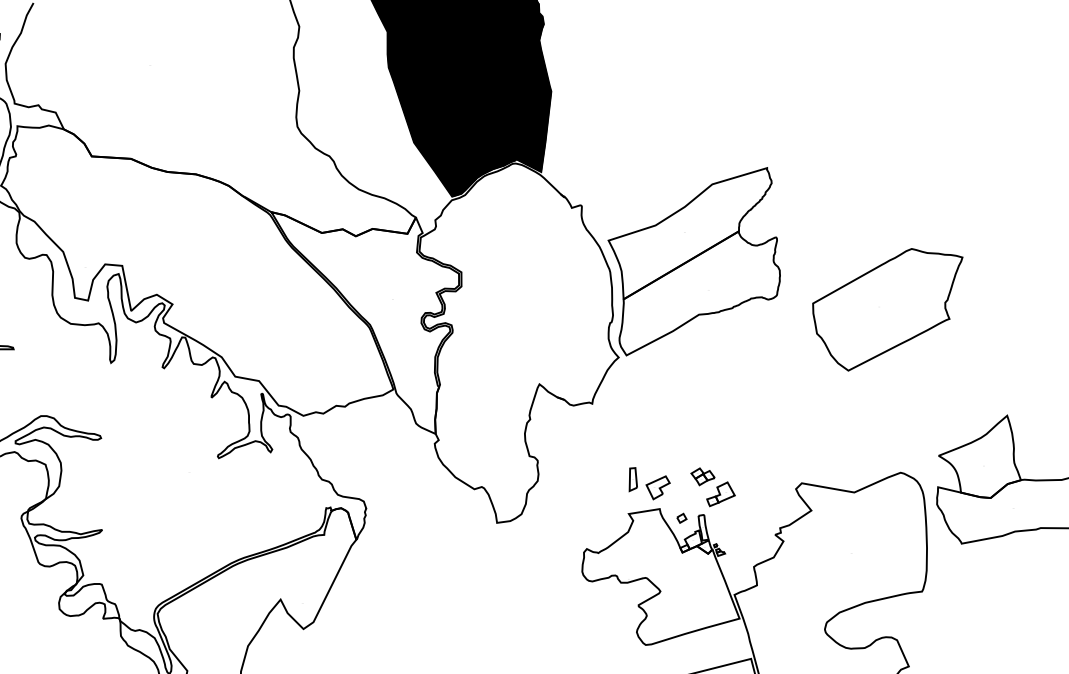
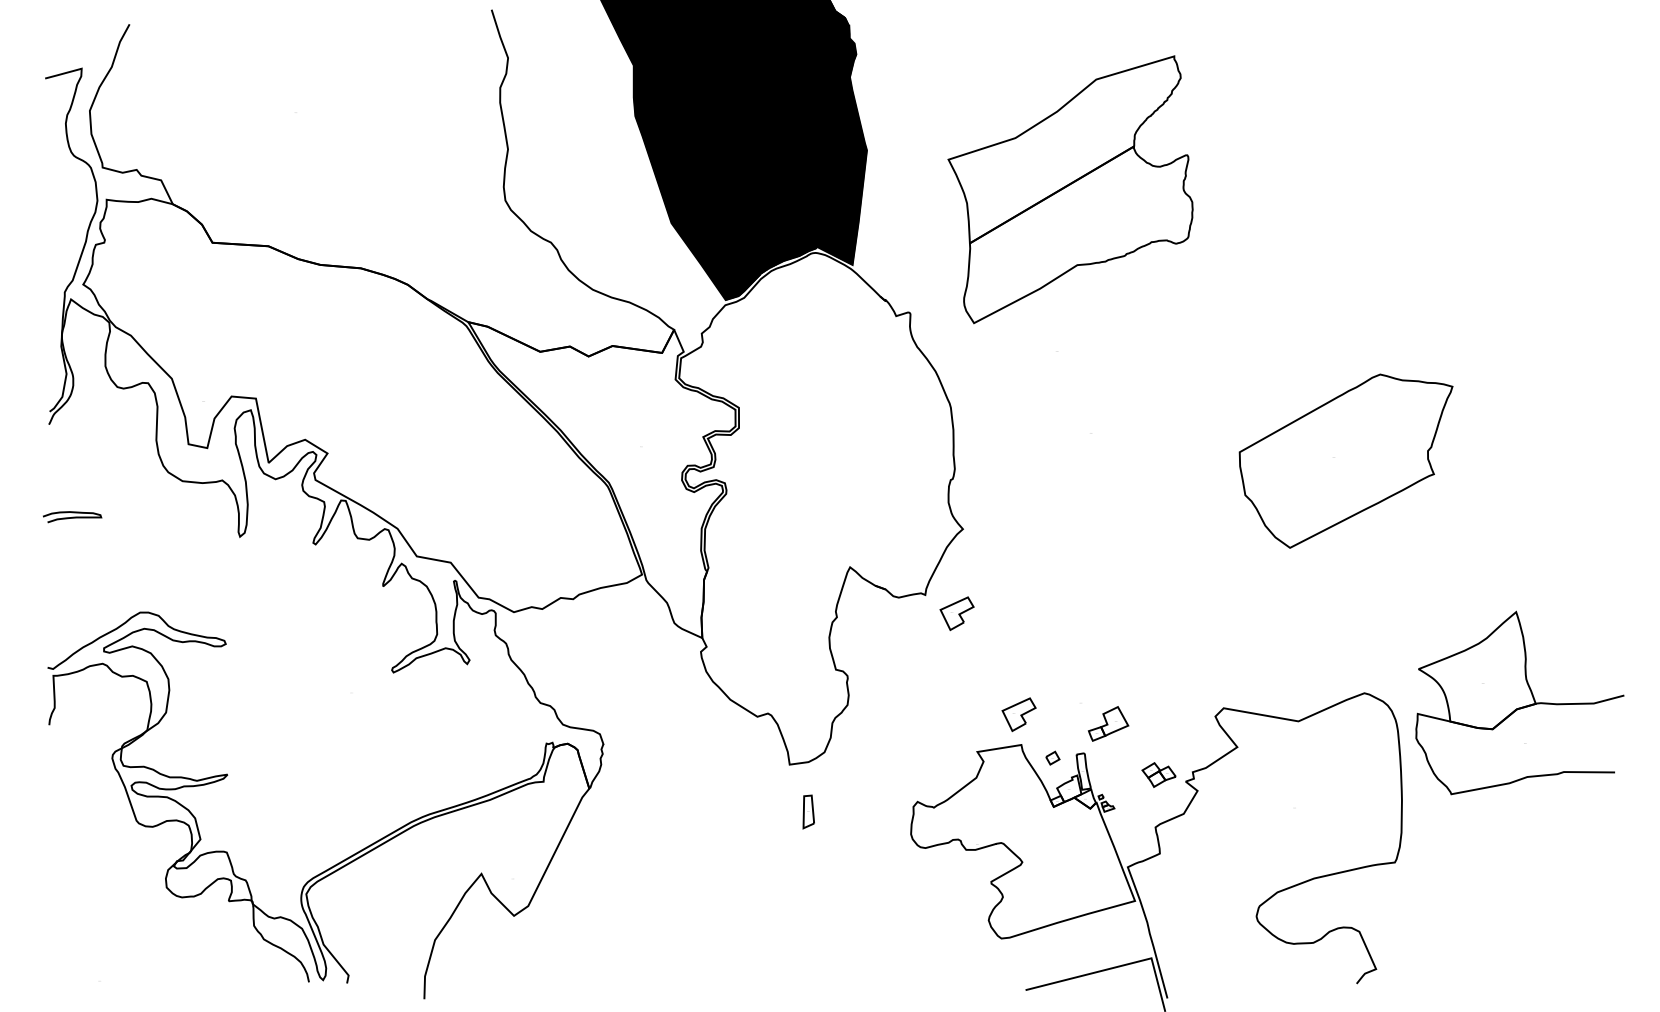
part: (694, 261) -> (1070, 189), moved
part: (614, 416) -> (956, 613), added
part: (702, 476) -> (1158, 774), moved
part: (633, 479) -> (808, 811), moved

